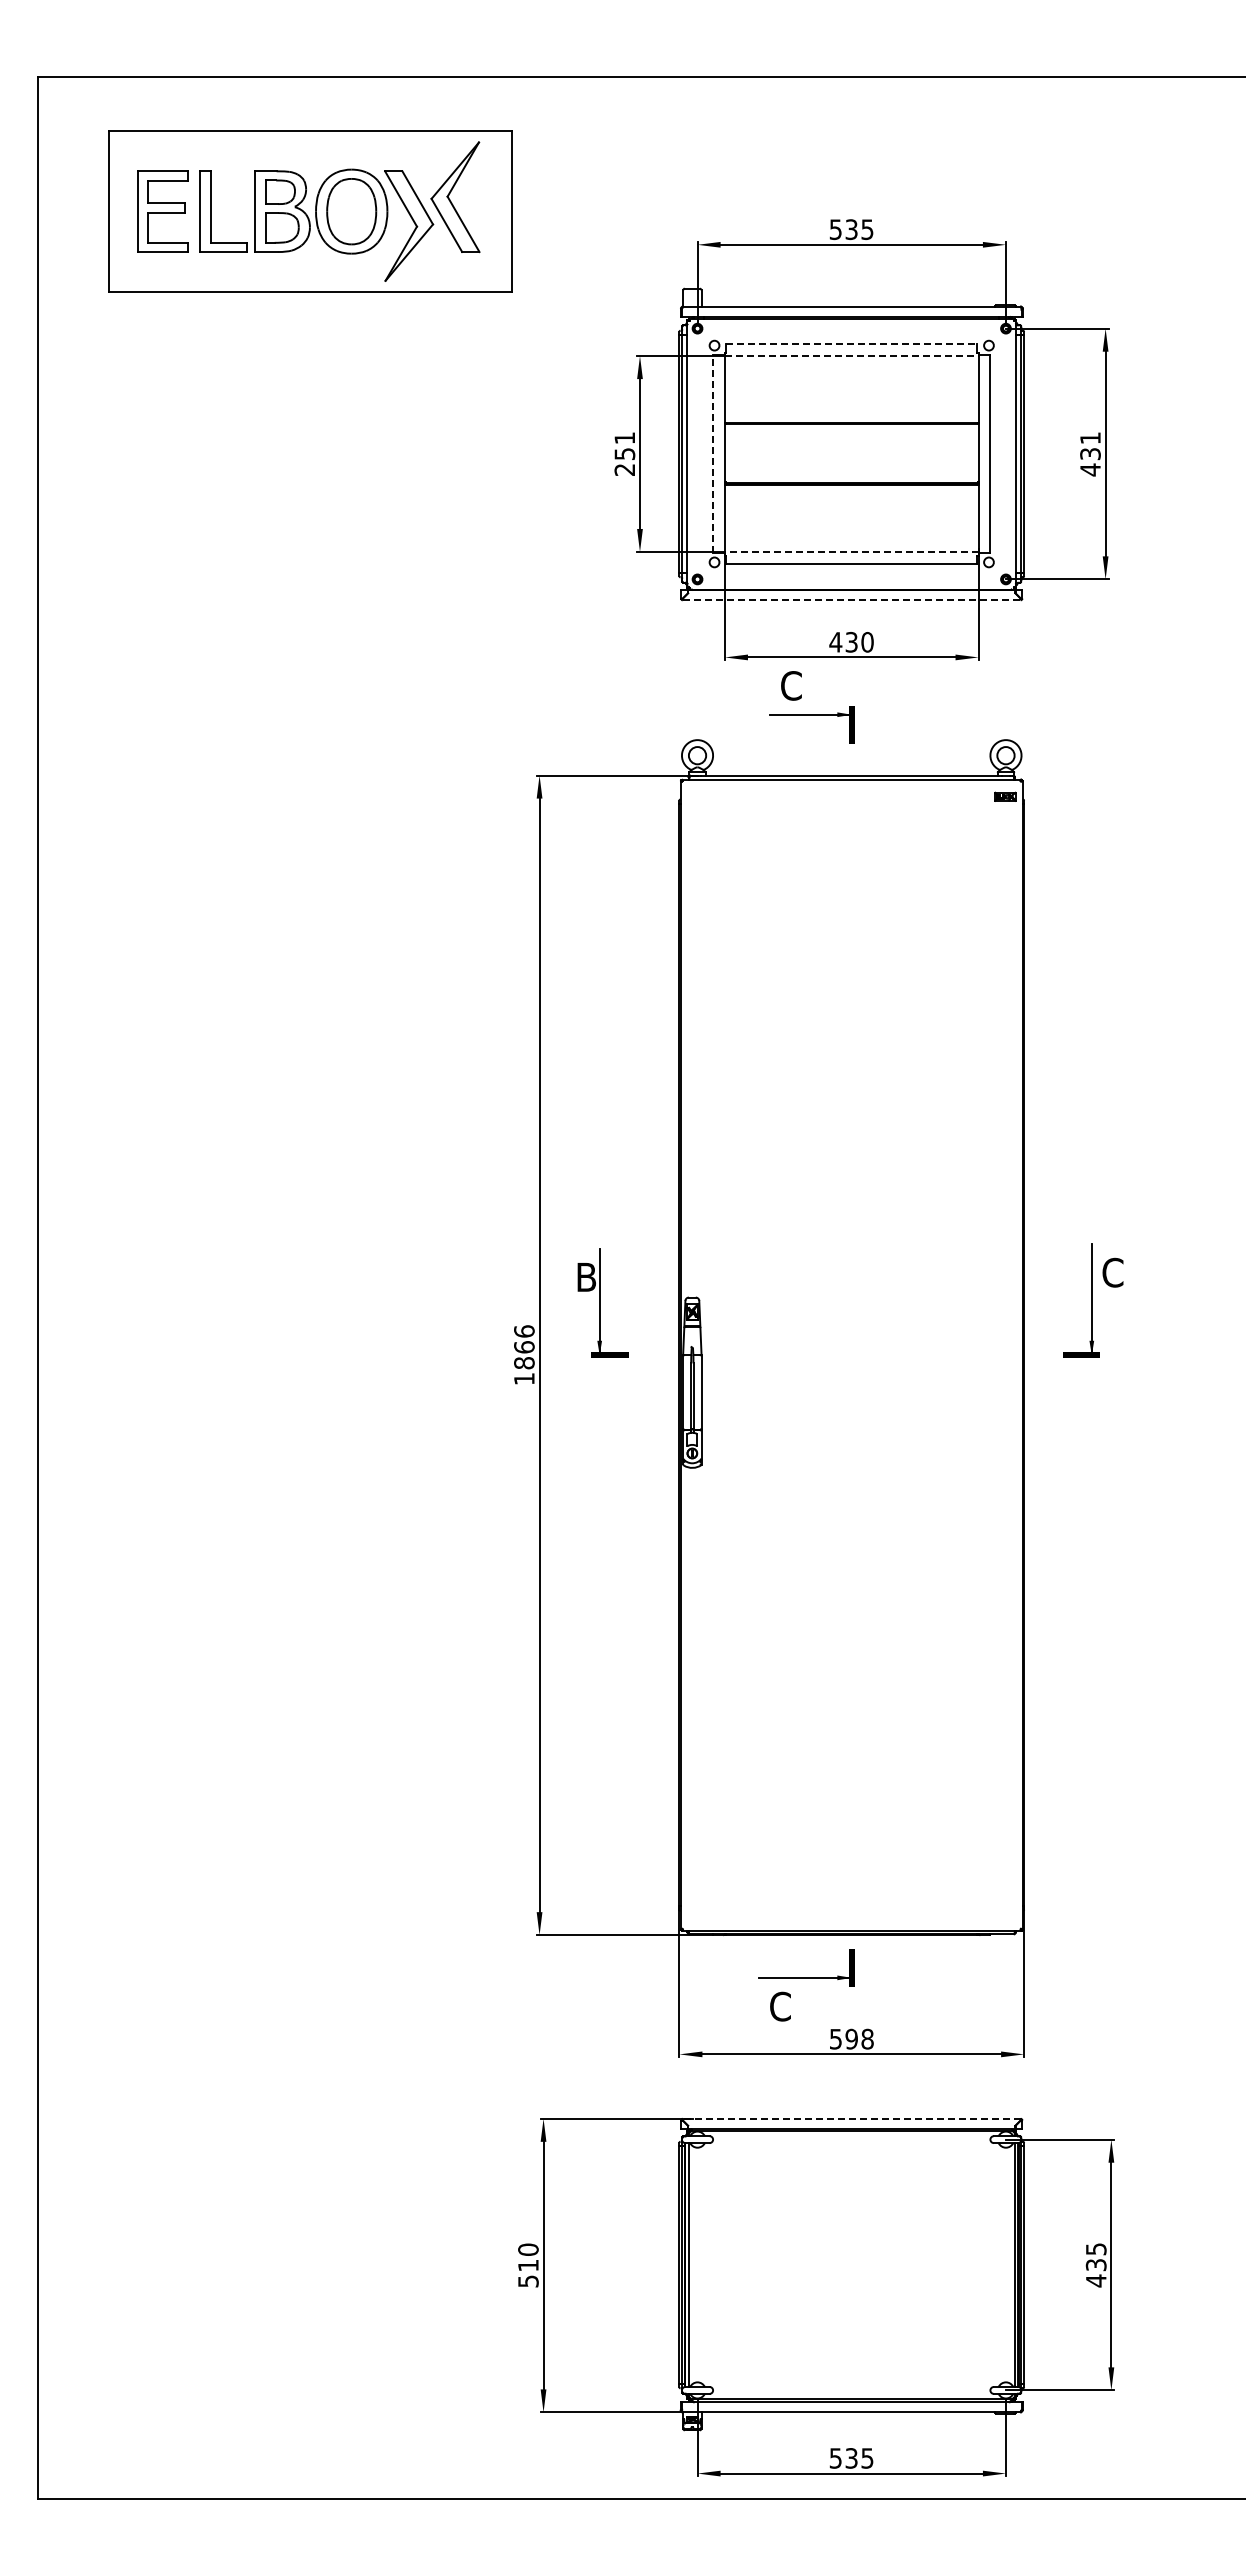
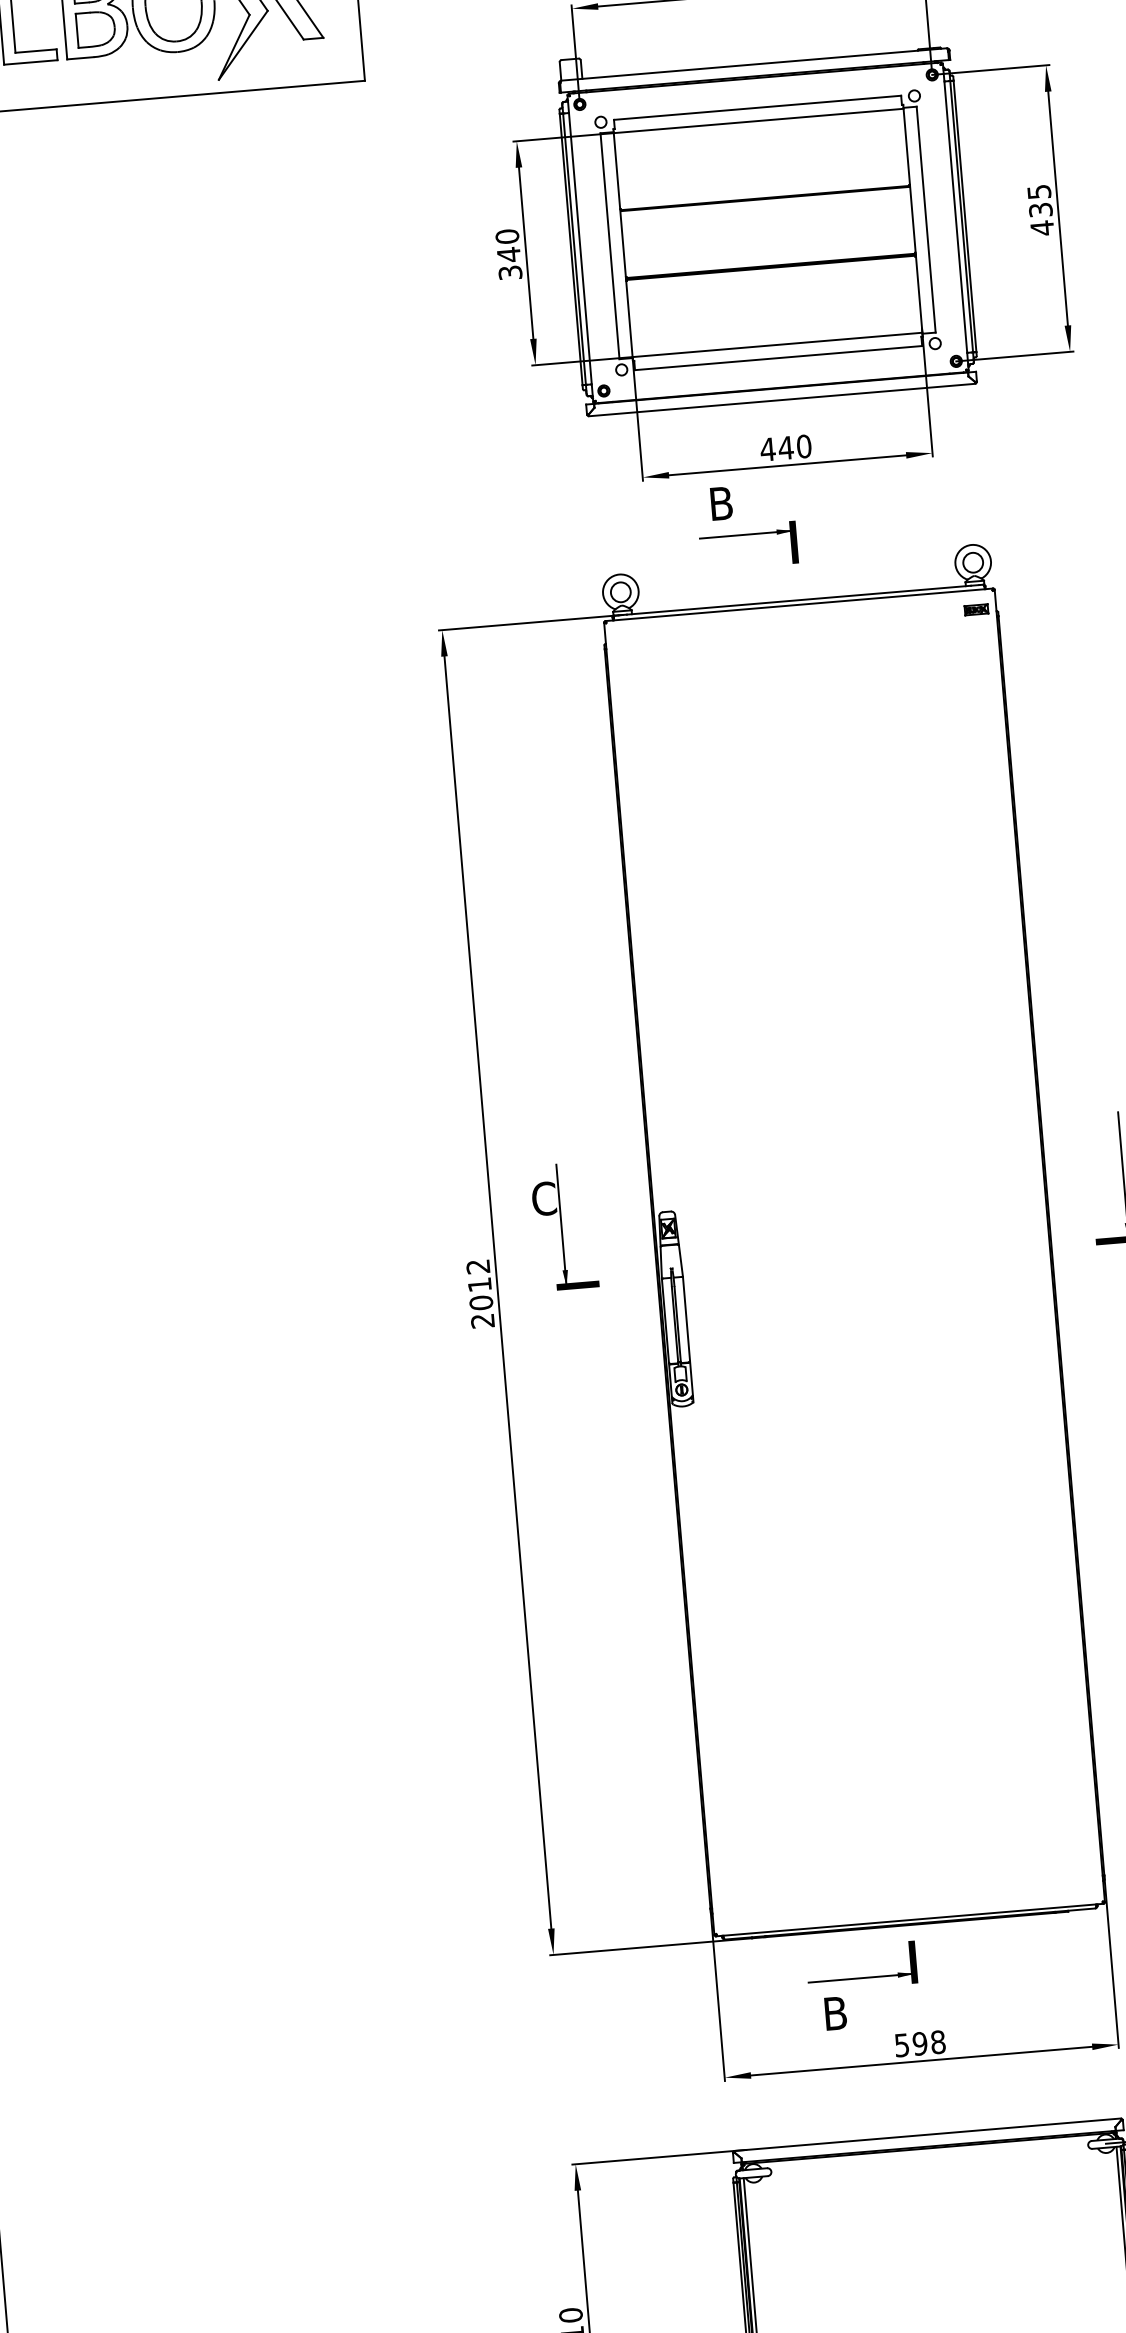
line: (851, 344) -> (757, 107), dashed -> solid
line: (851, 356) -> (758, 121), dashed -> solid
text: (1090, 438) -> (1039, 192), 431 -> 435
text: (624, 453) -> (508, 254), 251 -> 340
line: (713, 454) -> (610, 246), dashed -> solid
line: (851, 552) -> (777, 345), dashed -> solid
line: (851, 600) -> (781, 400), dashed -> solid
text: (851, 641) -> (785, 447), 430 -> 440
text: (791, 685) -> (721, 503), C -> B
text: (586, 1277) -> (544, 1199), B -> C
text: (524, 1355) -> (480, 1294), 1866 -> 2012
text: (780, 2006) -> (835, 2013), C -> B
line: (851, 2118) -> (927, 2134), dashed -> solid

